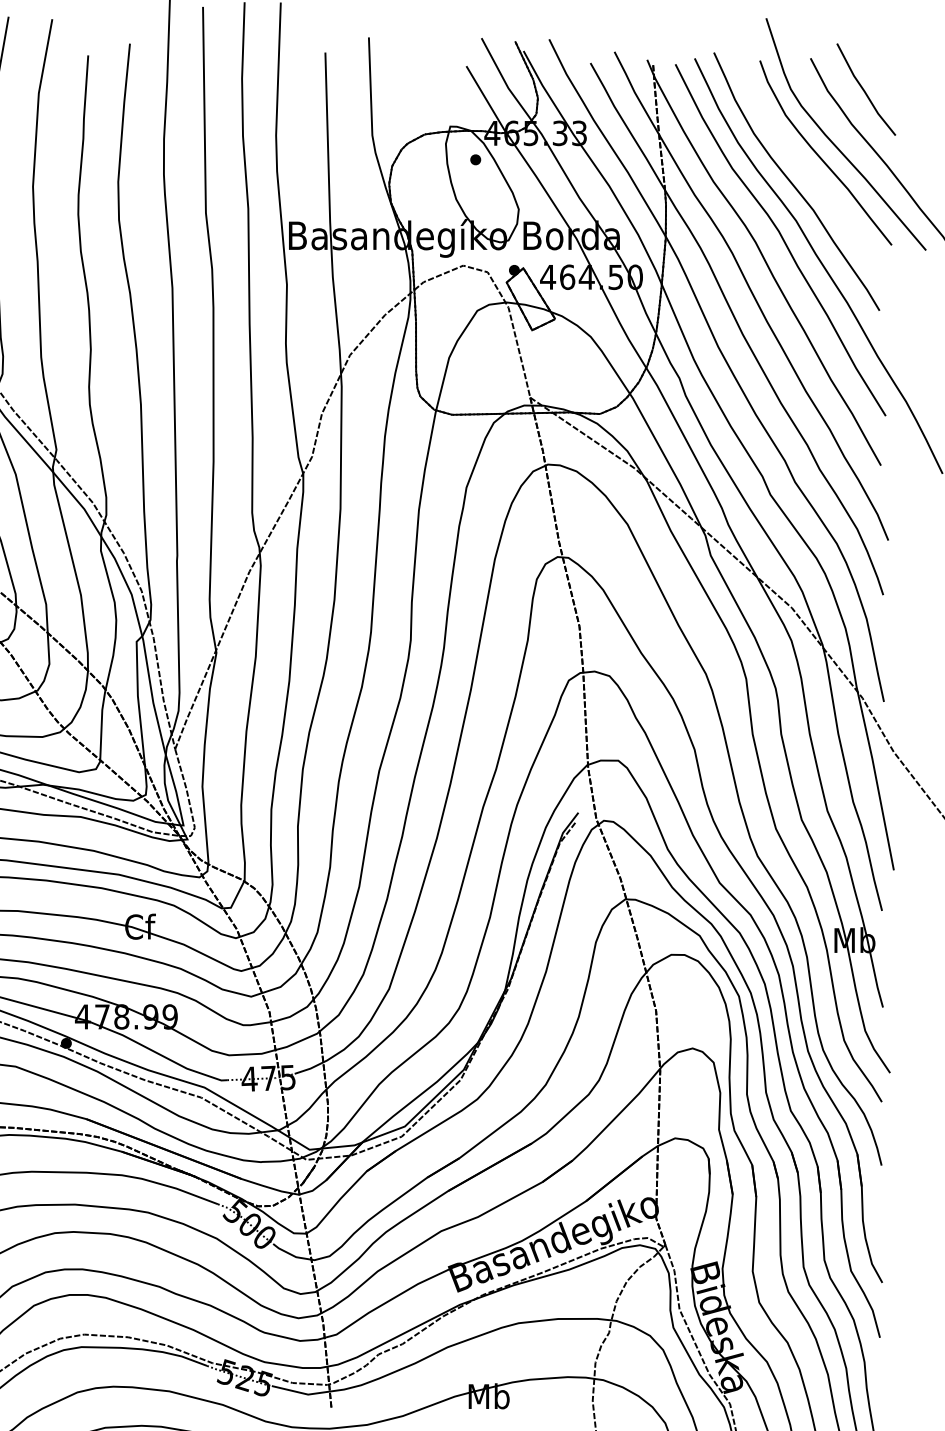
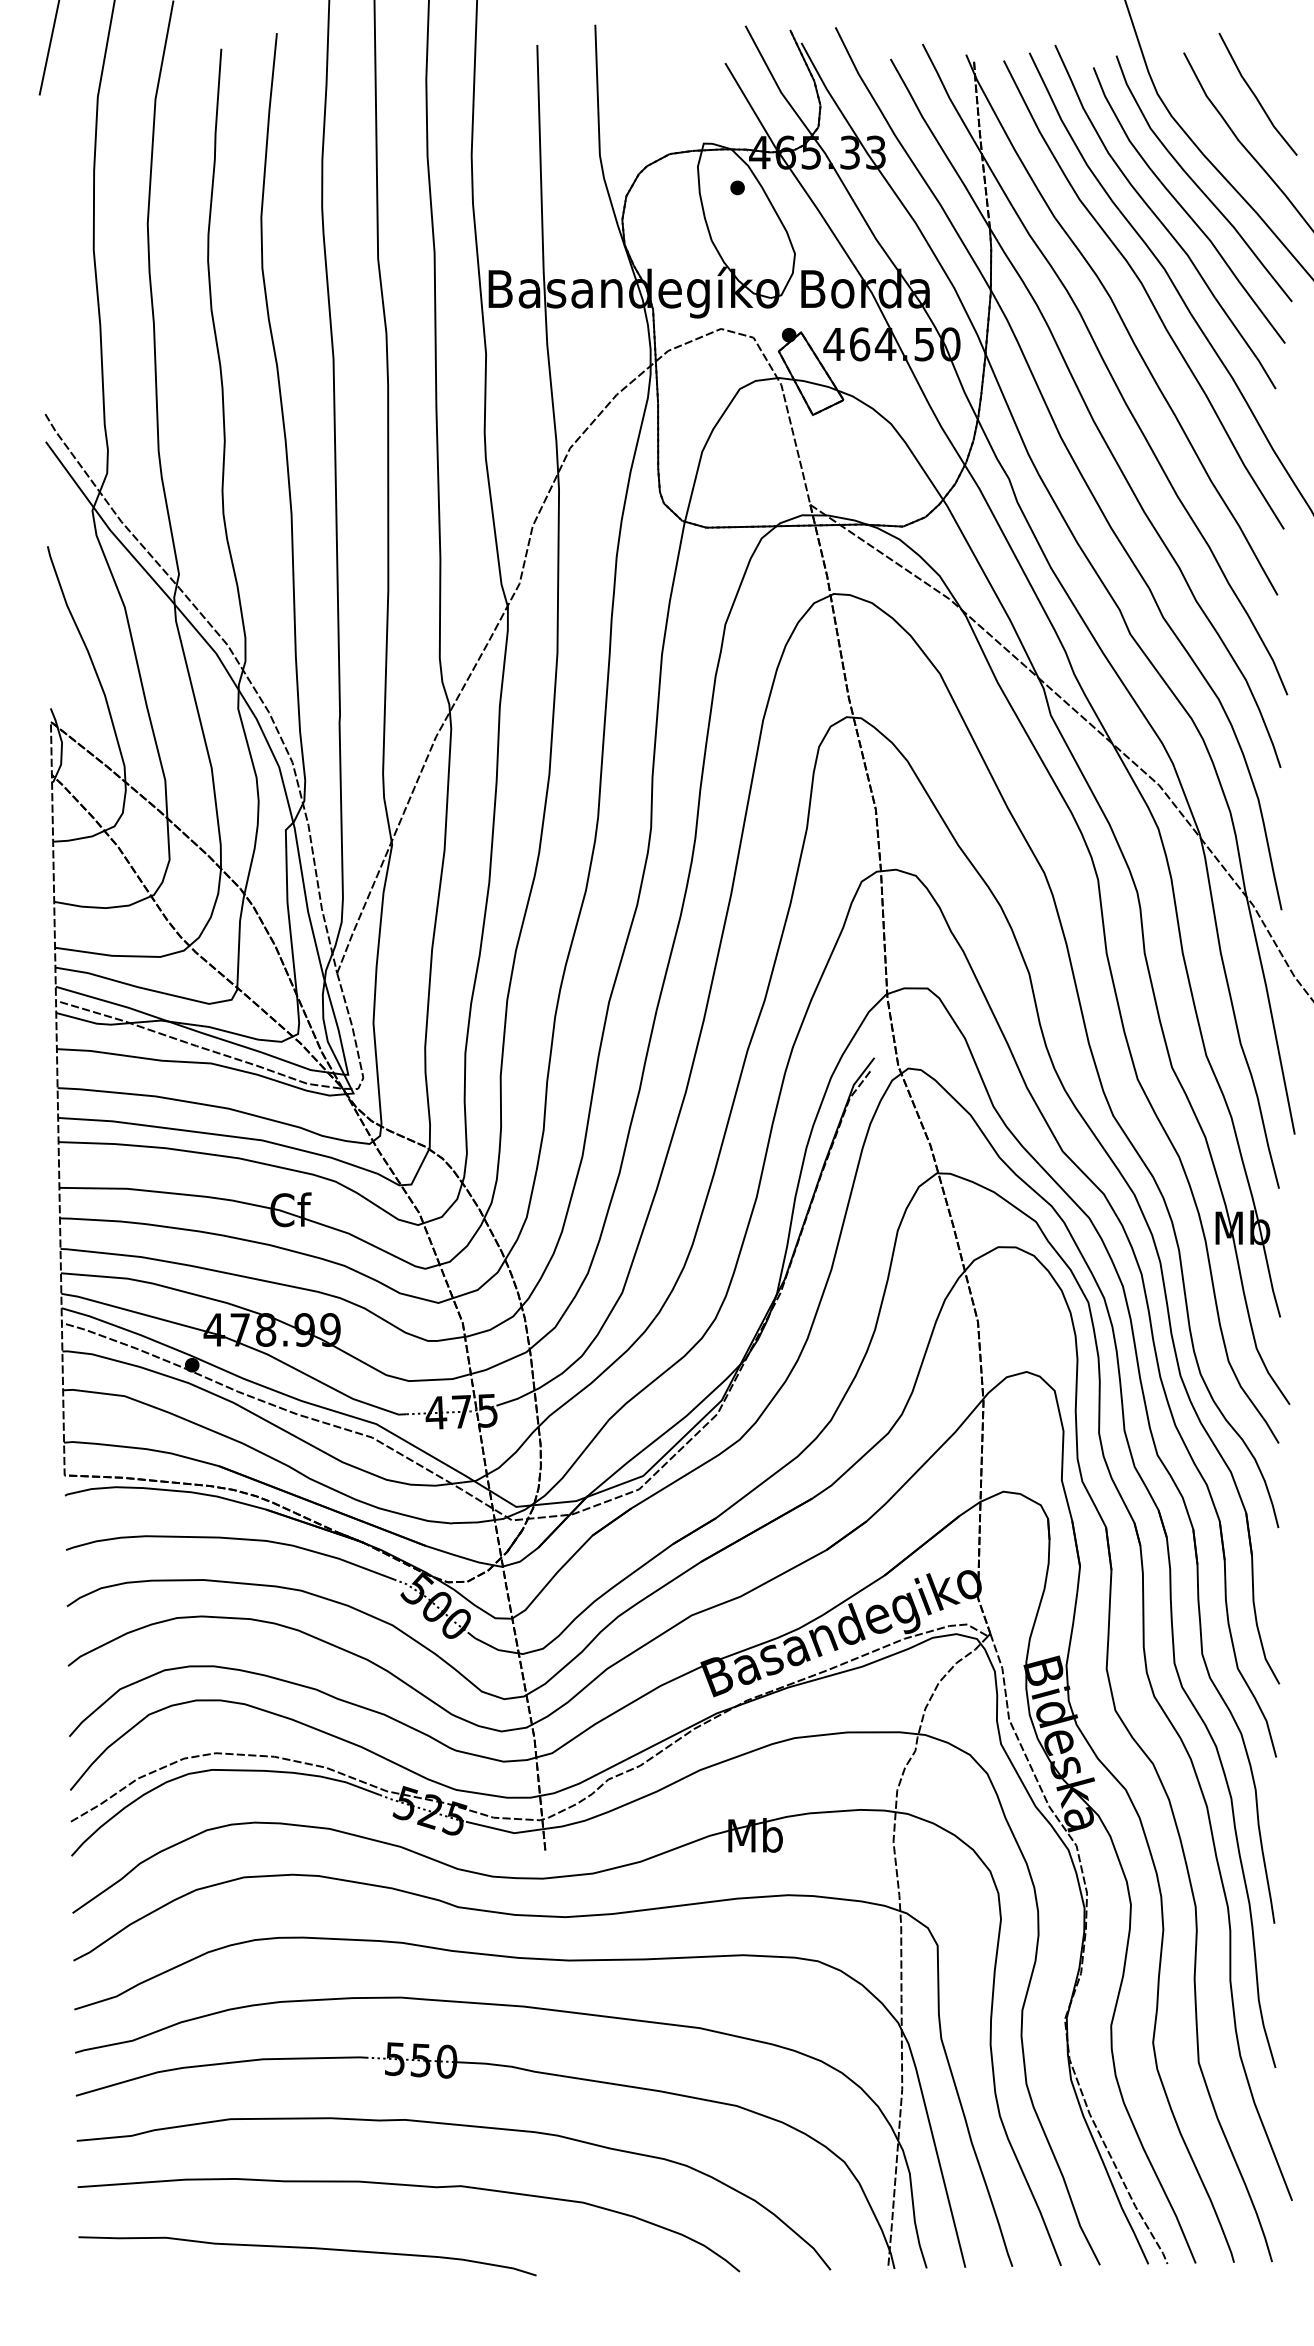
curve: (811, 176) -> (1185, 209), added

